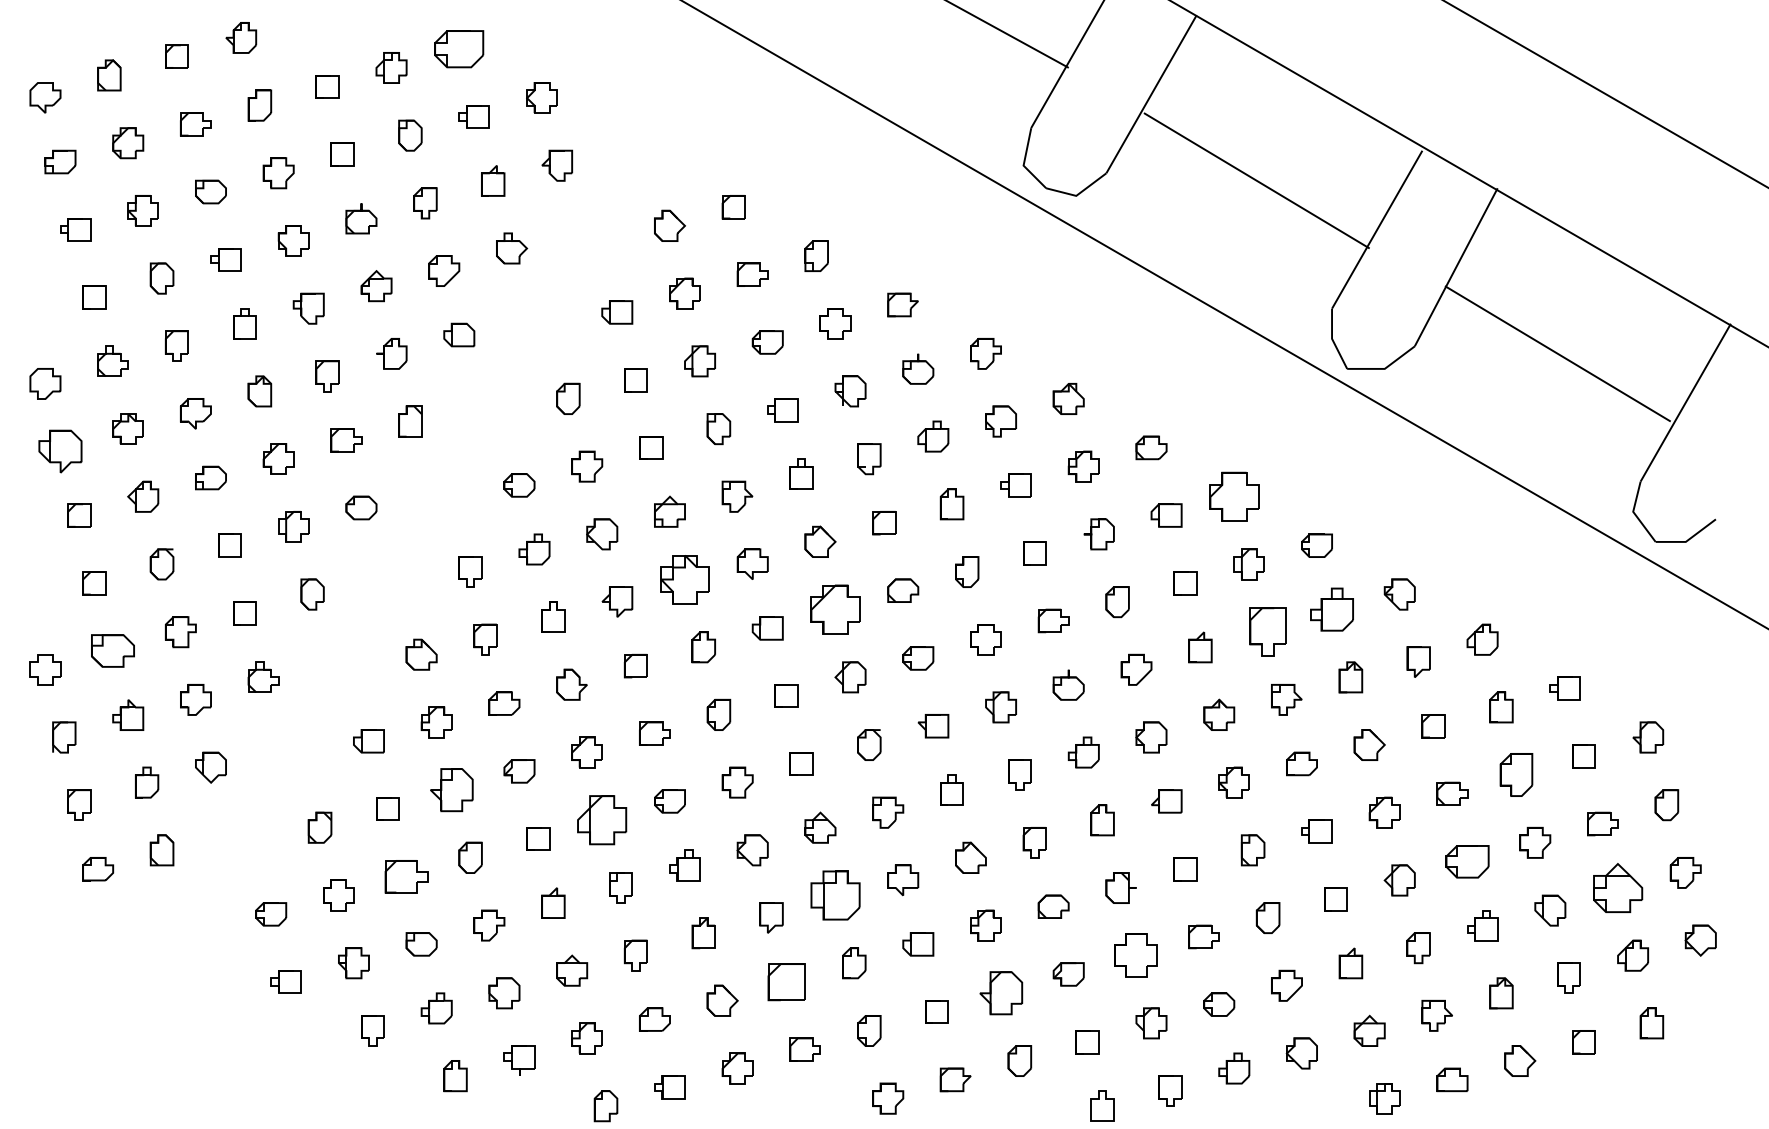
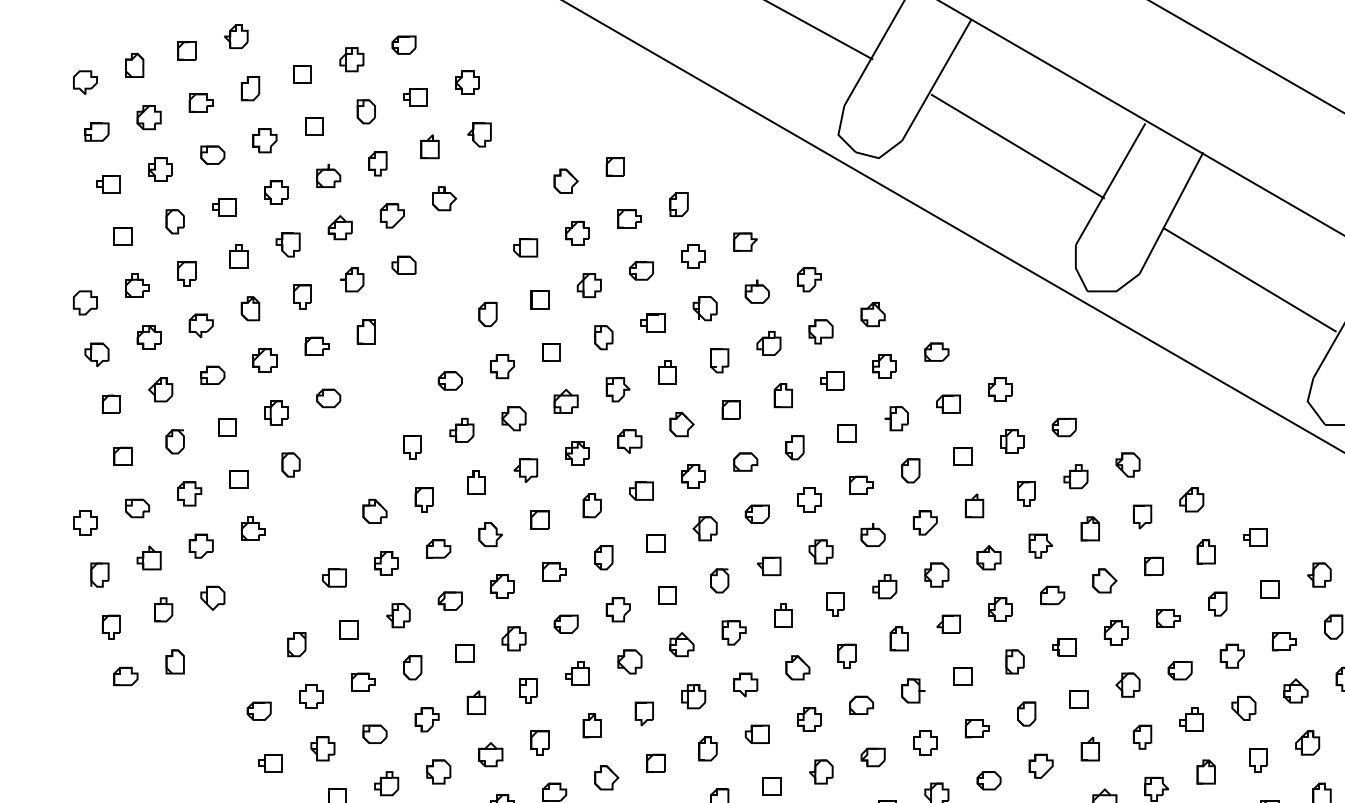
part: (459, 48) -> (404, 44), size x0.62
part: (60, 451) -> (97, 354), size x0.71
part: (1233, 496) -> (1000, 389), size x0.62
part: (684, 579) -> (577, 453), size x0.62
part: (835, 609) -> (693, 476), size x0.62
part: (1332, 609) -> (1076, 476), size x0.71
part: (1267, 631) -> (1026, 493), size x0.62
part: (113, 650) -> (137, 508), size x0.71
part: (1516, 775) -> (1217, 604), size x0.71
part: (451, 790) -> (398, 615), size x0.71
part: (602, 820) -> (514, 639), size x0.62
part: (1467, 861) -> (1180, 670), size x0.71
part: (406, 876) -> (363, 682), size x0.71
part: (1617, 887) -> (1295, 690), size x0.62
part: (835, 895) -> (693, 696), size x0.62
part: (1136, 955) -> (925, 742), size x0.71
part: (786, 981) -> (655, 762), size x0.62
part: (1000, 993) -> (820, 772), size x0.71

